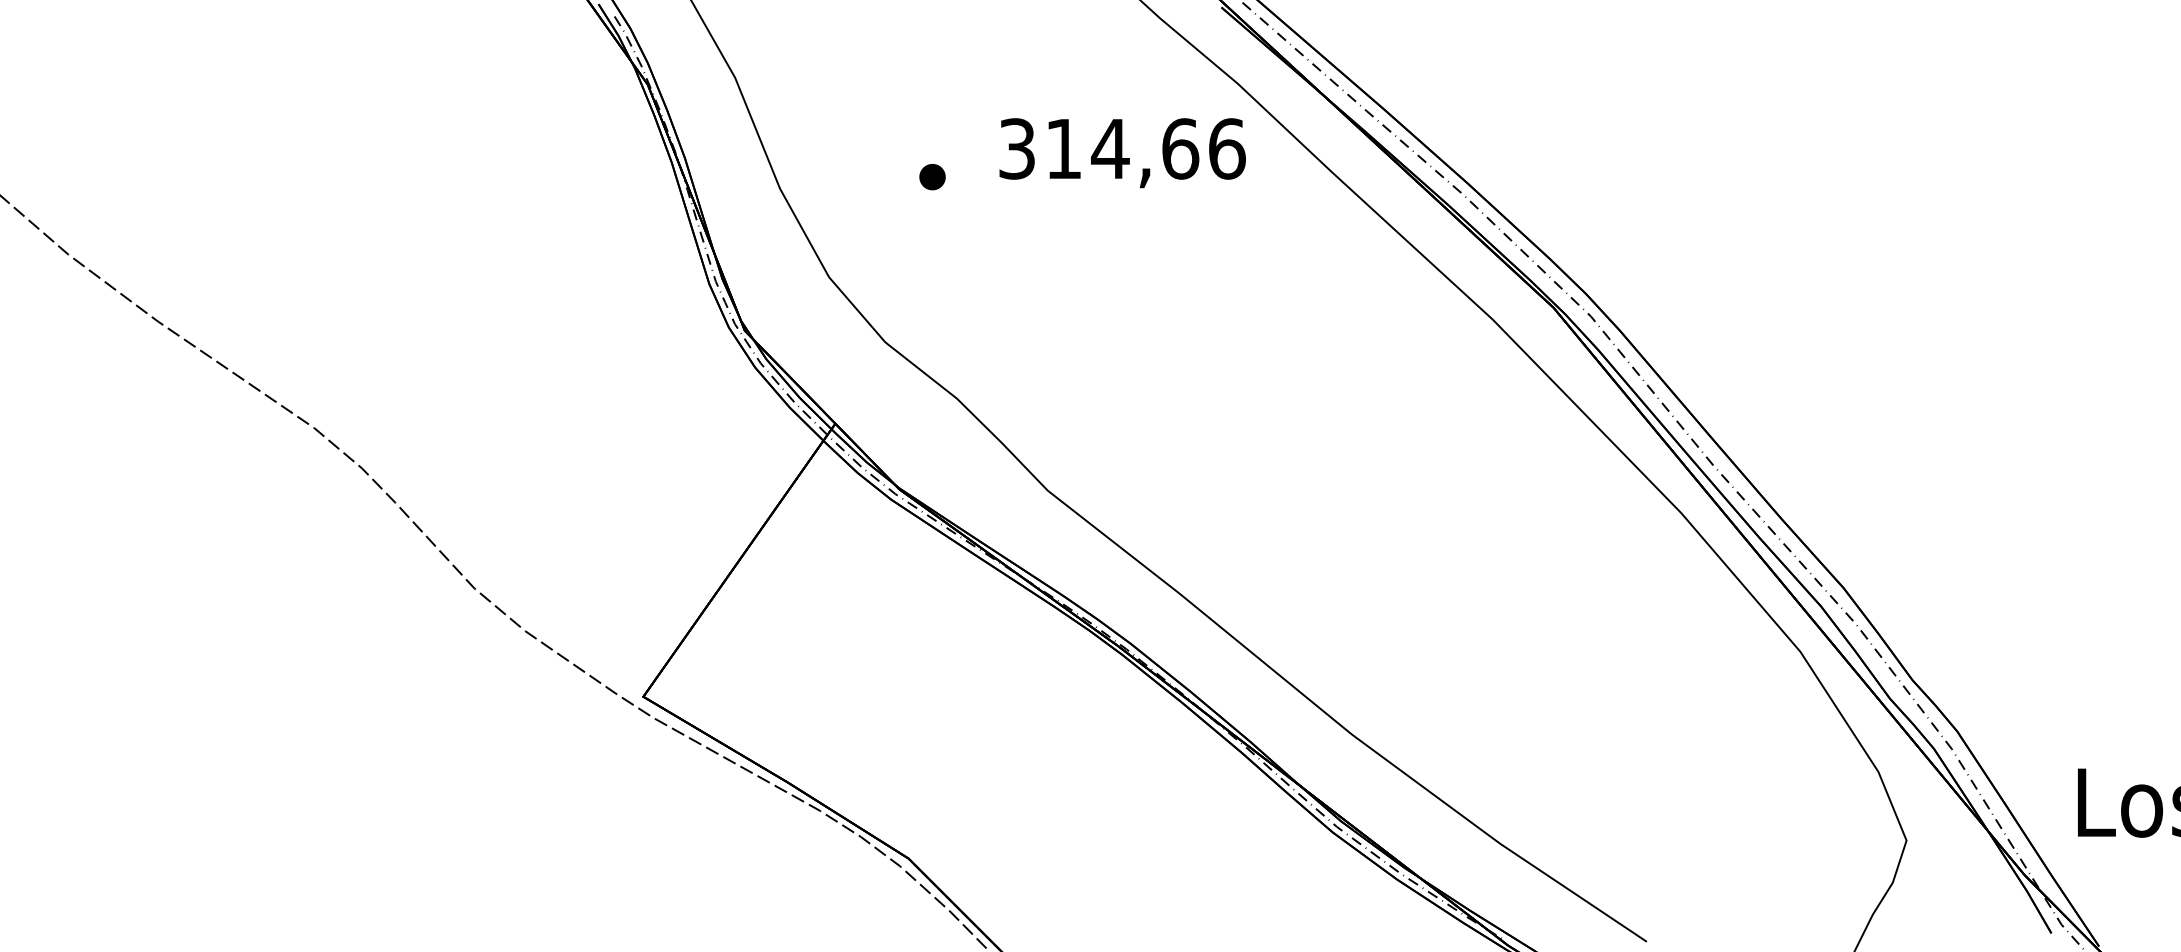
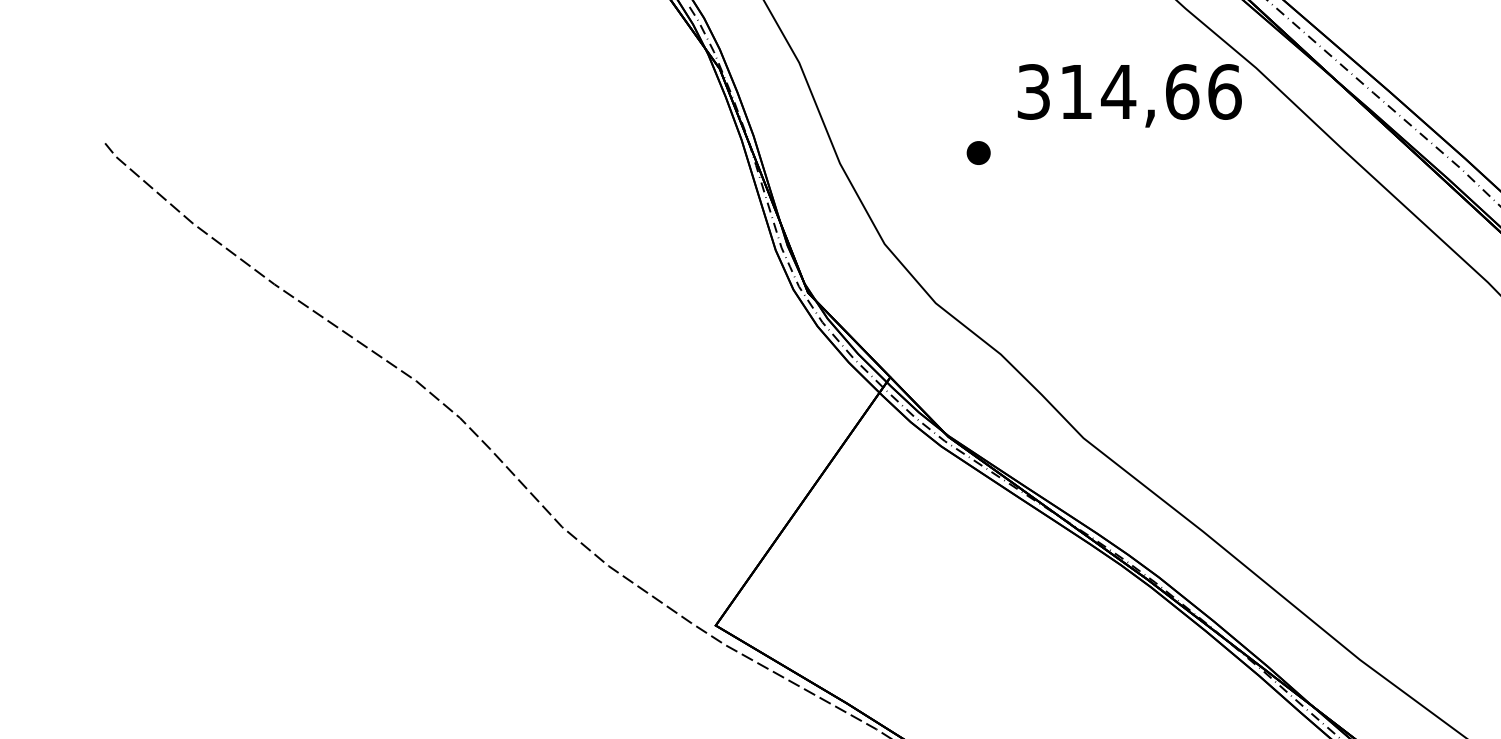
text: (1122, 153) -> (1129, 96), moved

